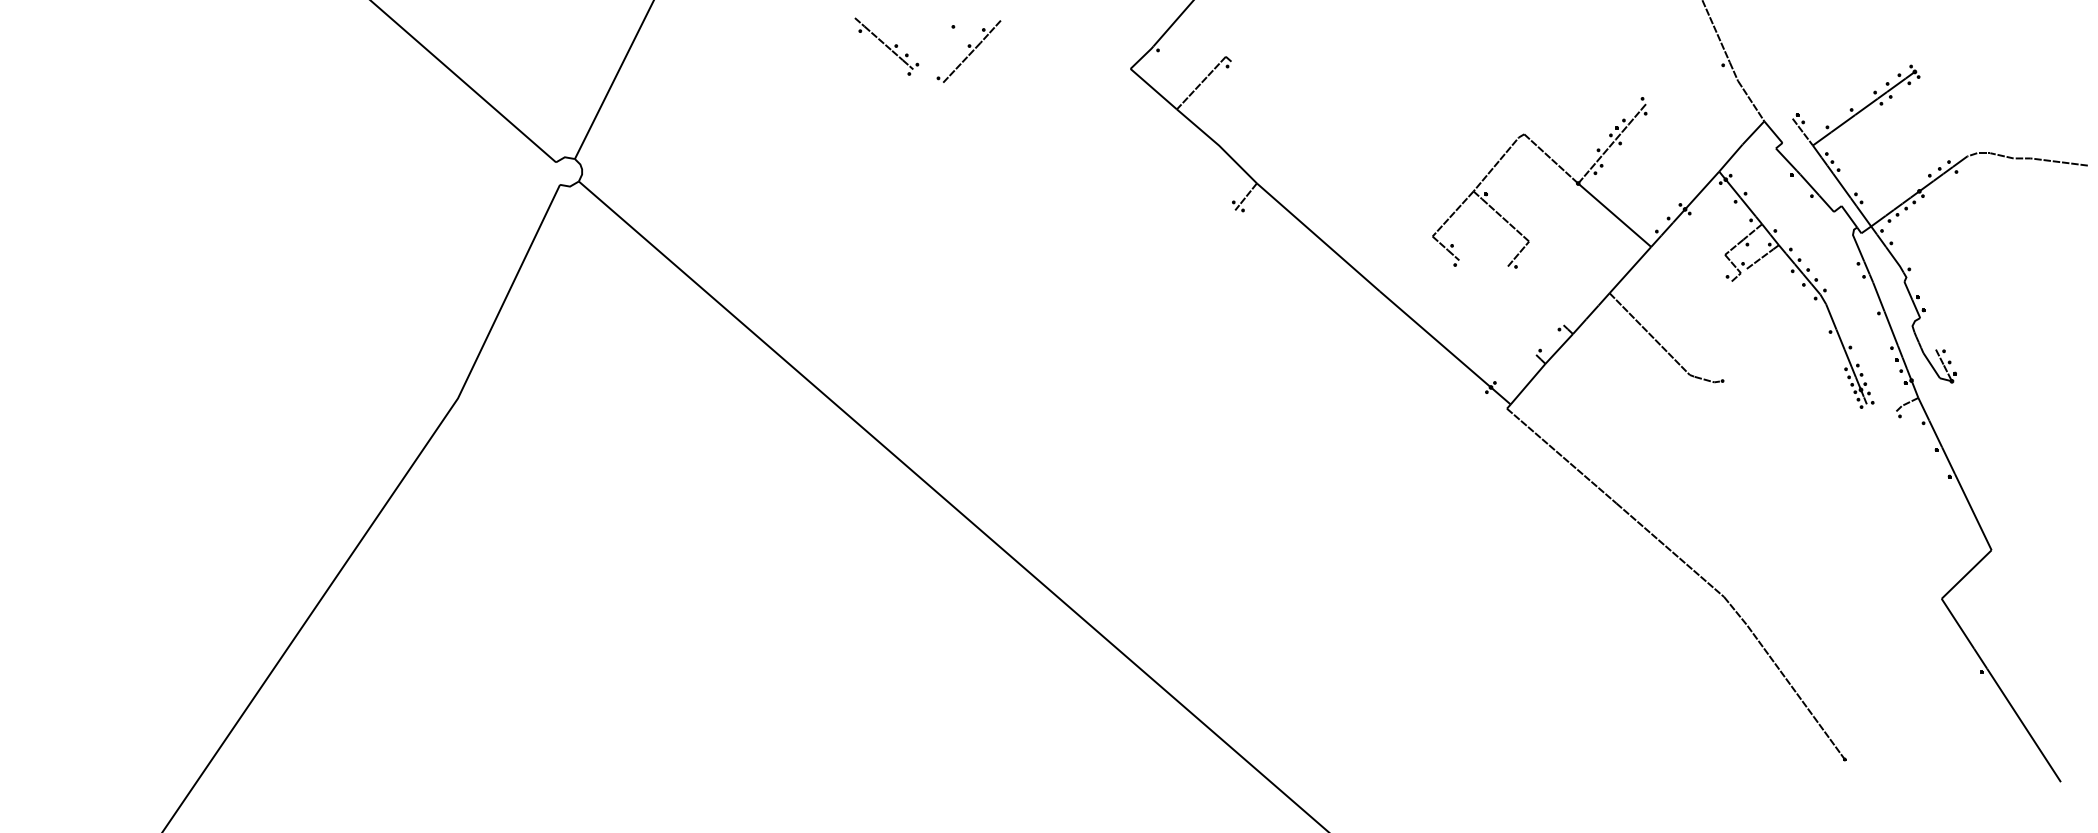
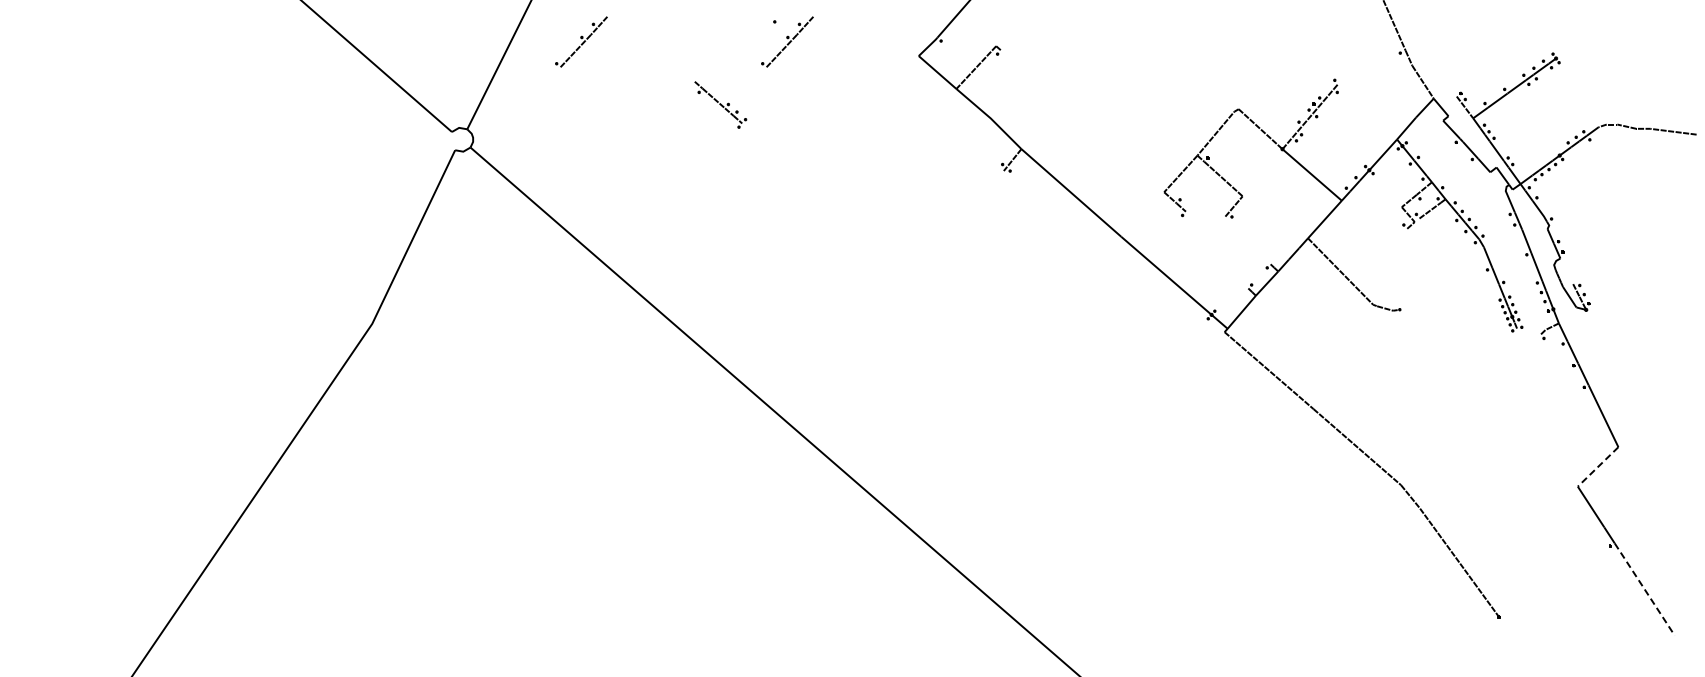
part: (886, 46) -> (720, 104), moved
part: (715, 50) -> (581, 41), added
line: (1965, 575) -> (1597, 467), solid -> dashed
line: (2024, 725) -> (1645, 589), solid -> dashed

